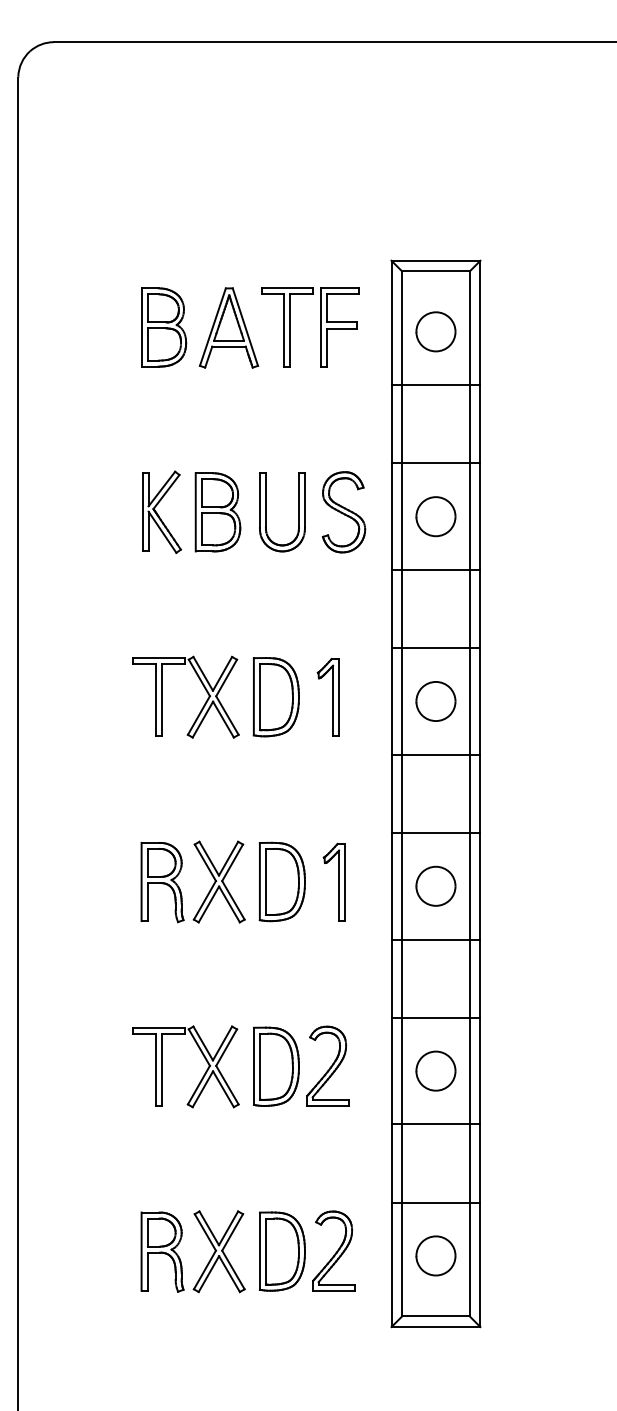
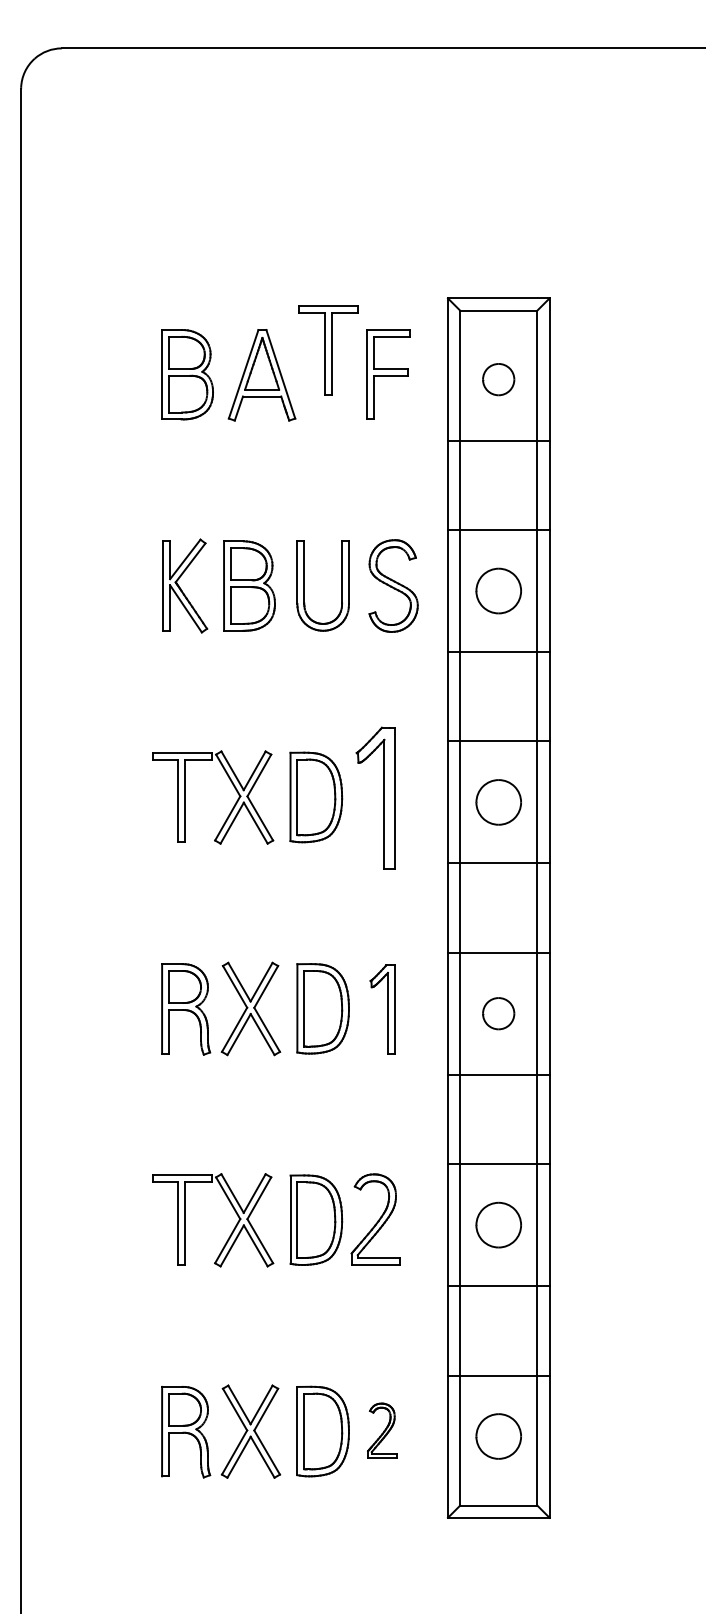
part: (287, 327) -> (328, 350), moved
part: (435, 331) -> (498, 379), size x0.7
part: (328, 697) -> (375, 797), size x1.6
part: (435, 886) -> (498, 1013), size x0.7
part: (334, 1250) -> (382, 1430), size x0.6

